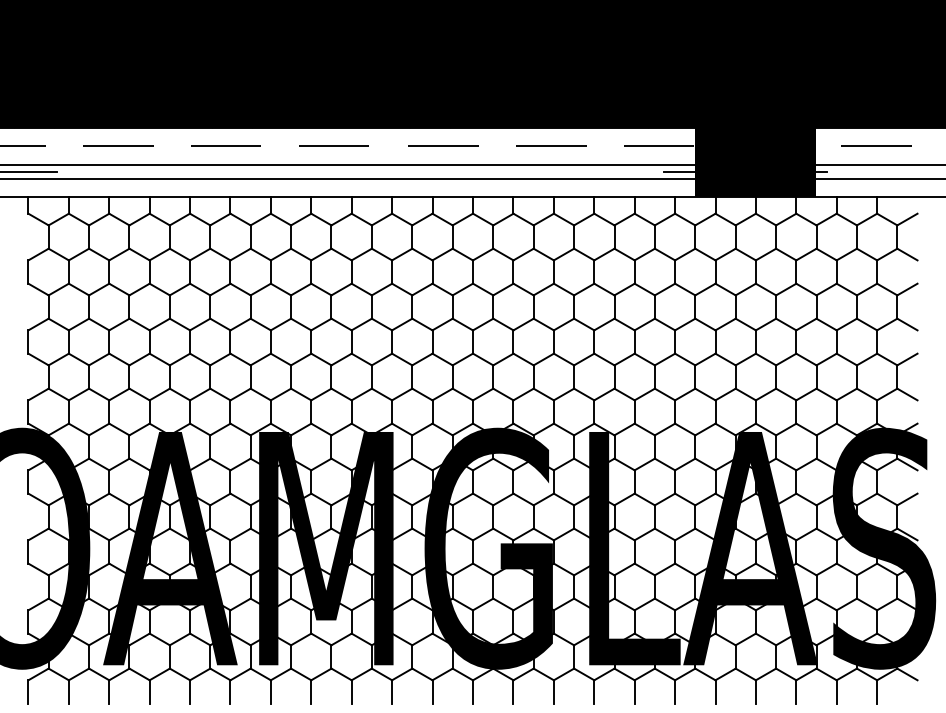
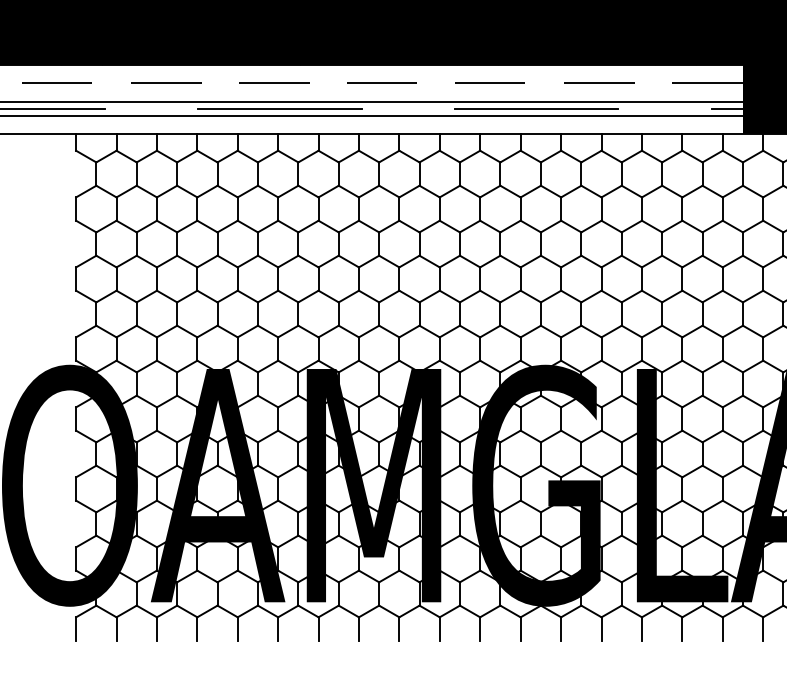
line: (231, 172) -> (279, 109), added
line: (488, 172) -> (536, 109), added

